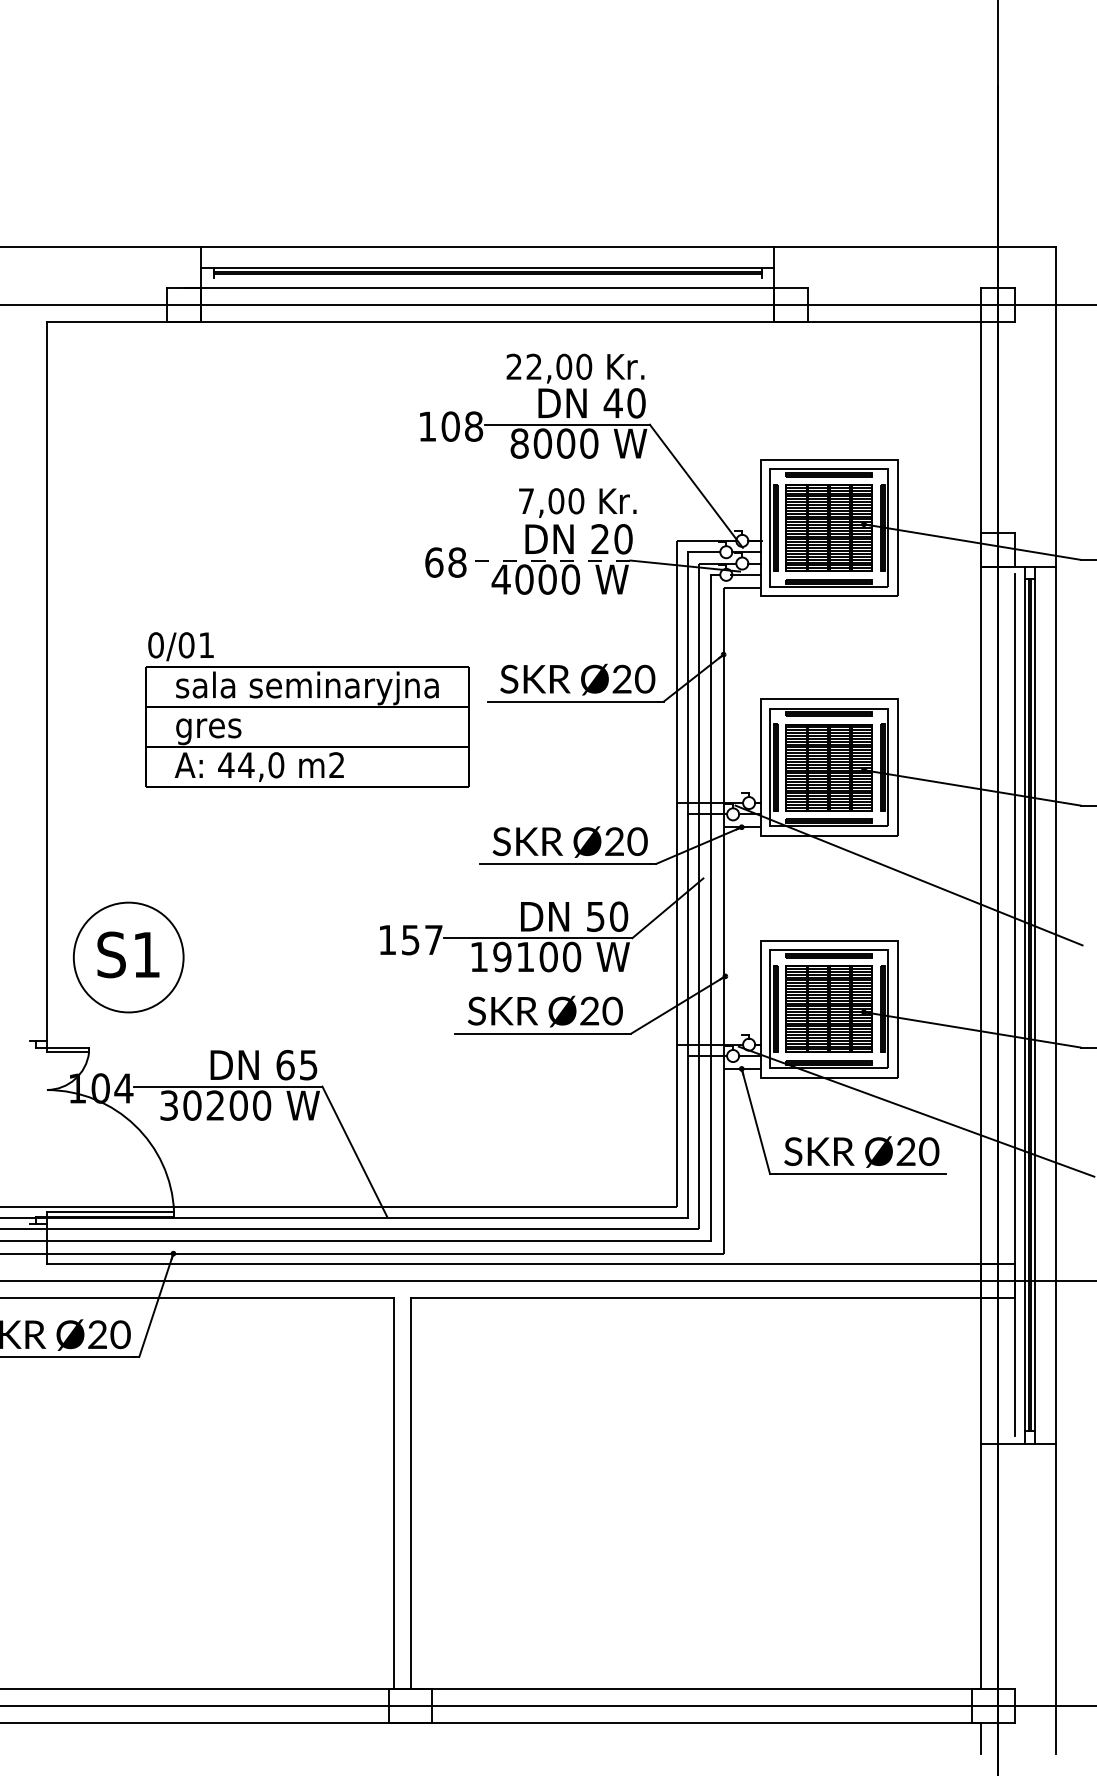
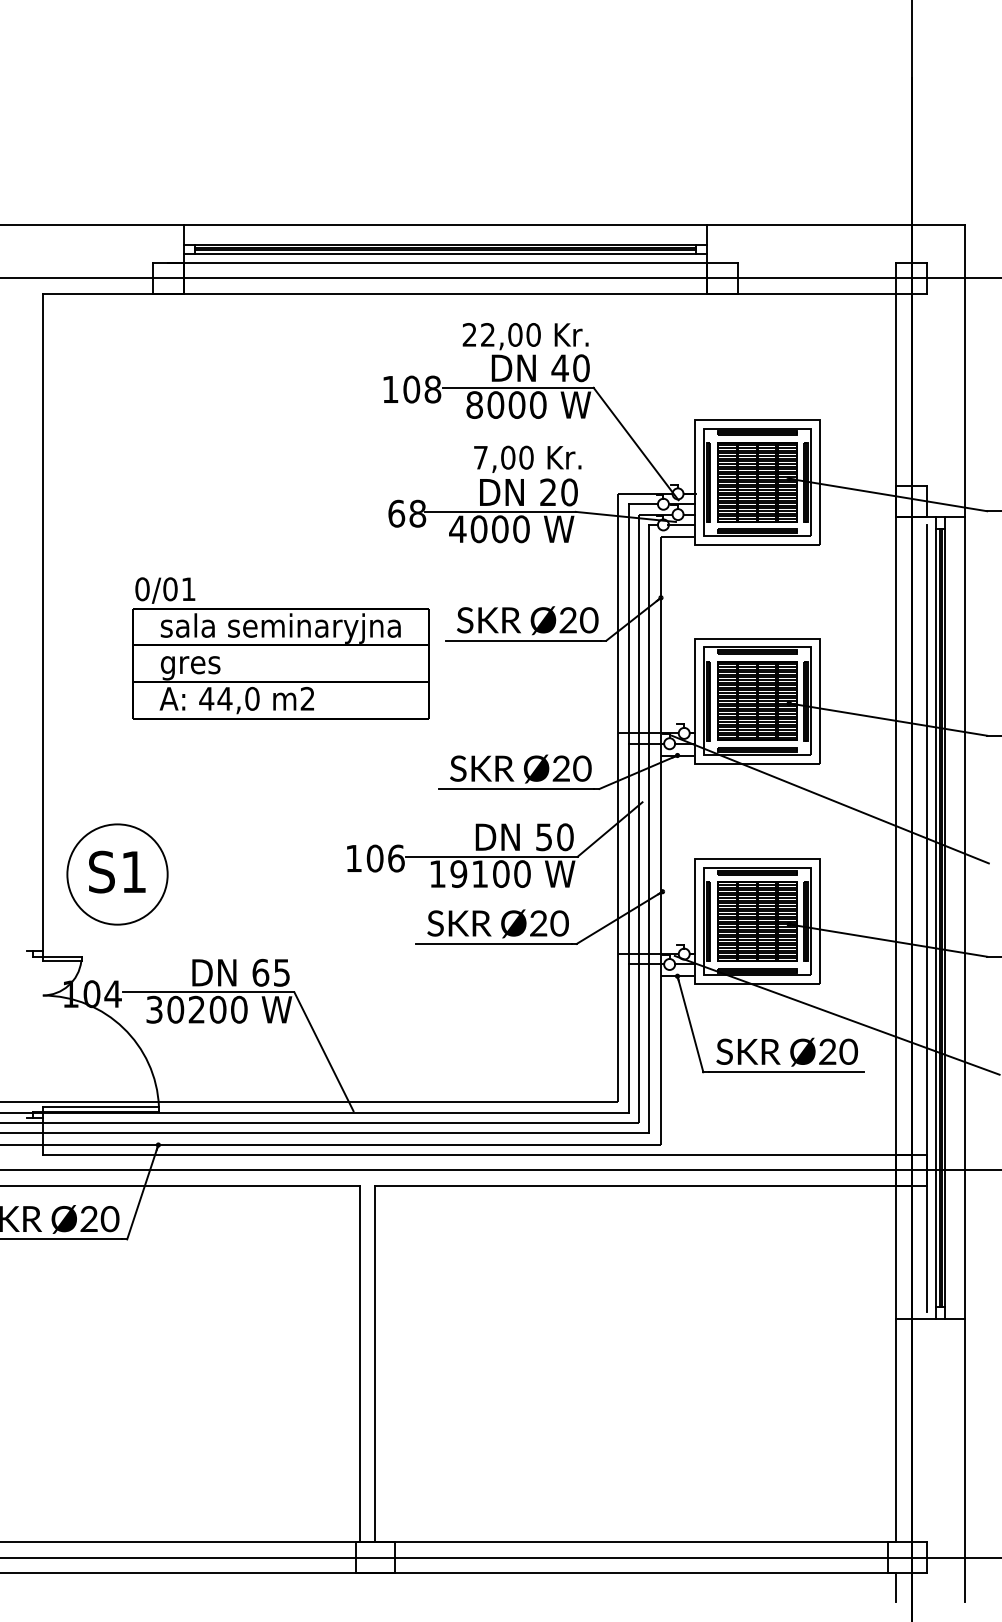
line: (487, 277) -> (445, 253), added
line: (547, 560) -> (500, 511), dashed -> solid
text: (422, 939) -> (385, 858), 157 -> 106

